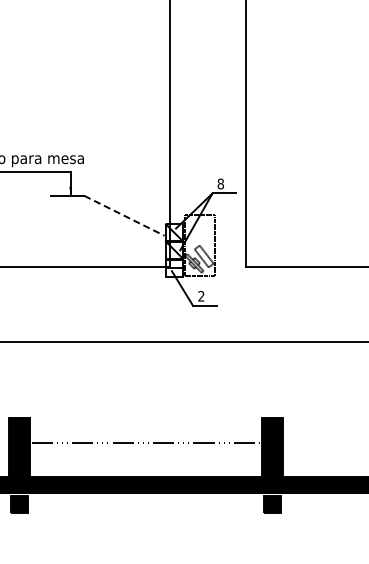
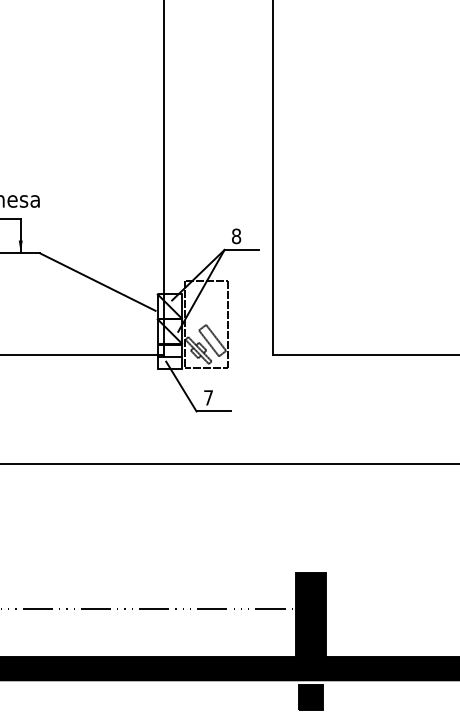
line: (124, 215) -> (98, 281), dashed -> solid
text: (201, 296) -> (208, 398), 2 -> 7

